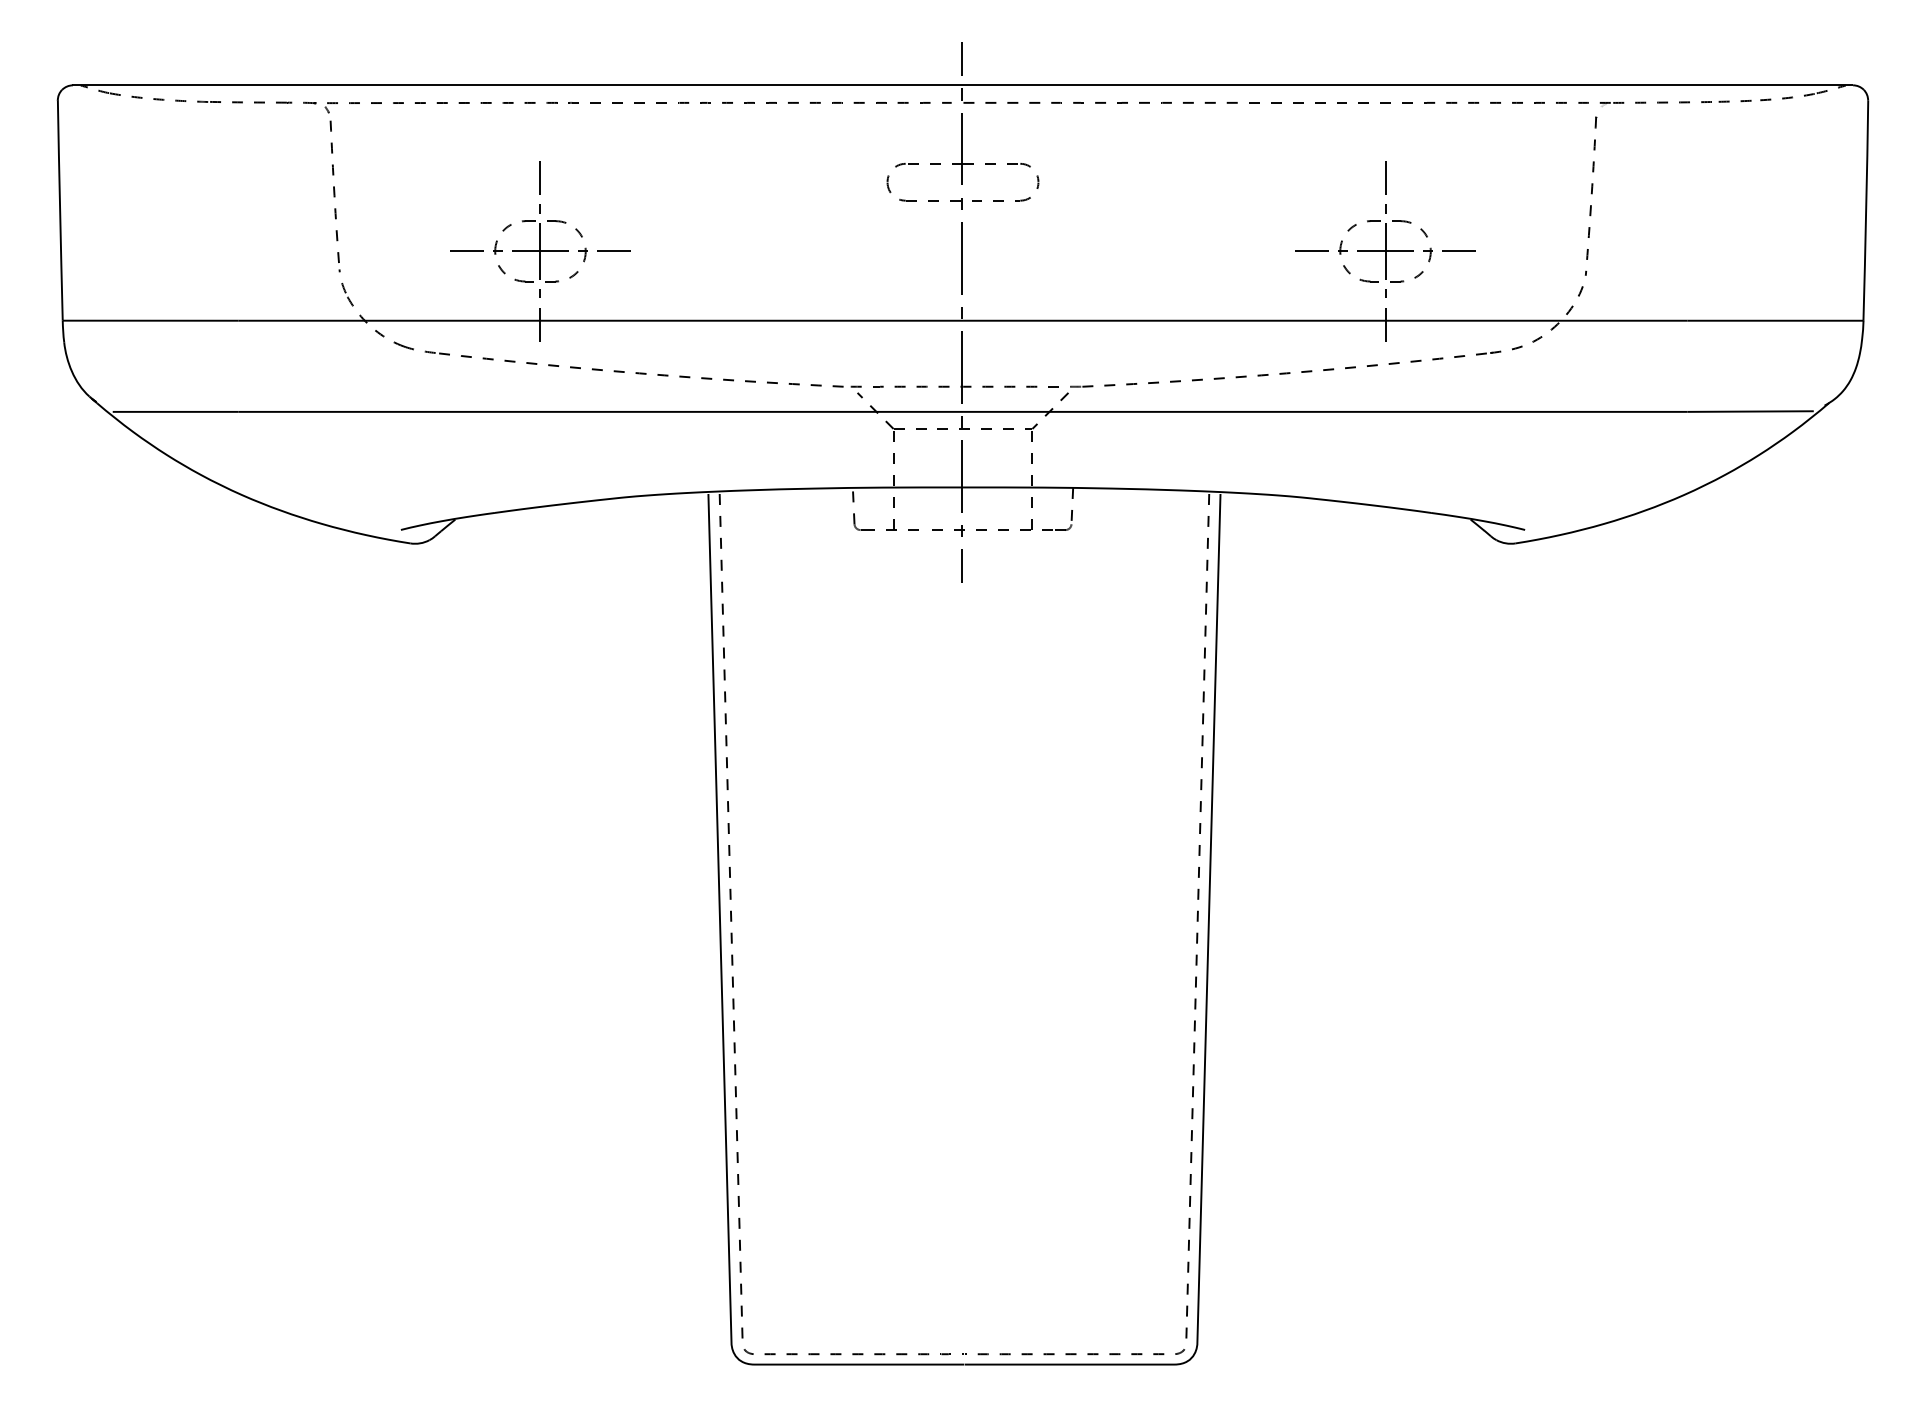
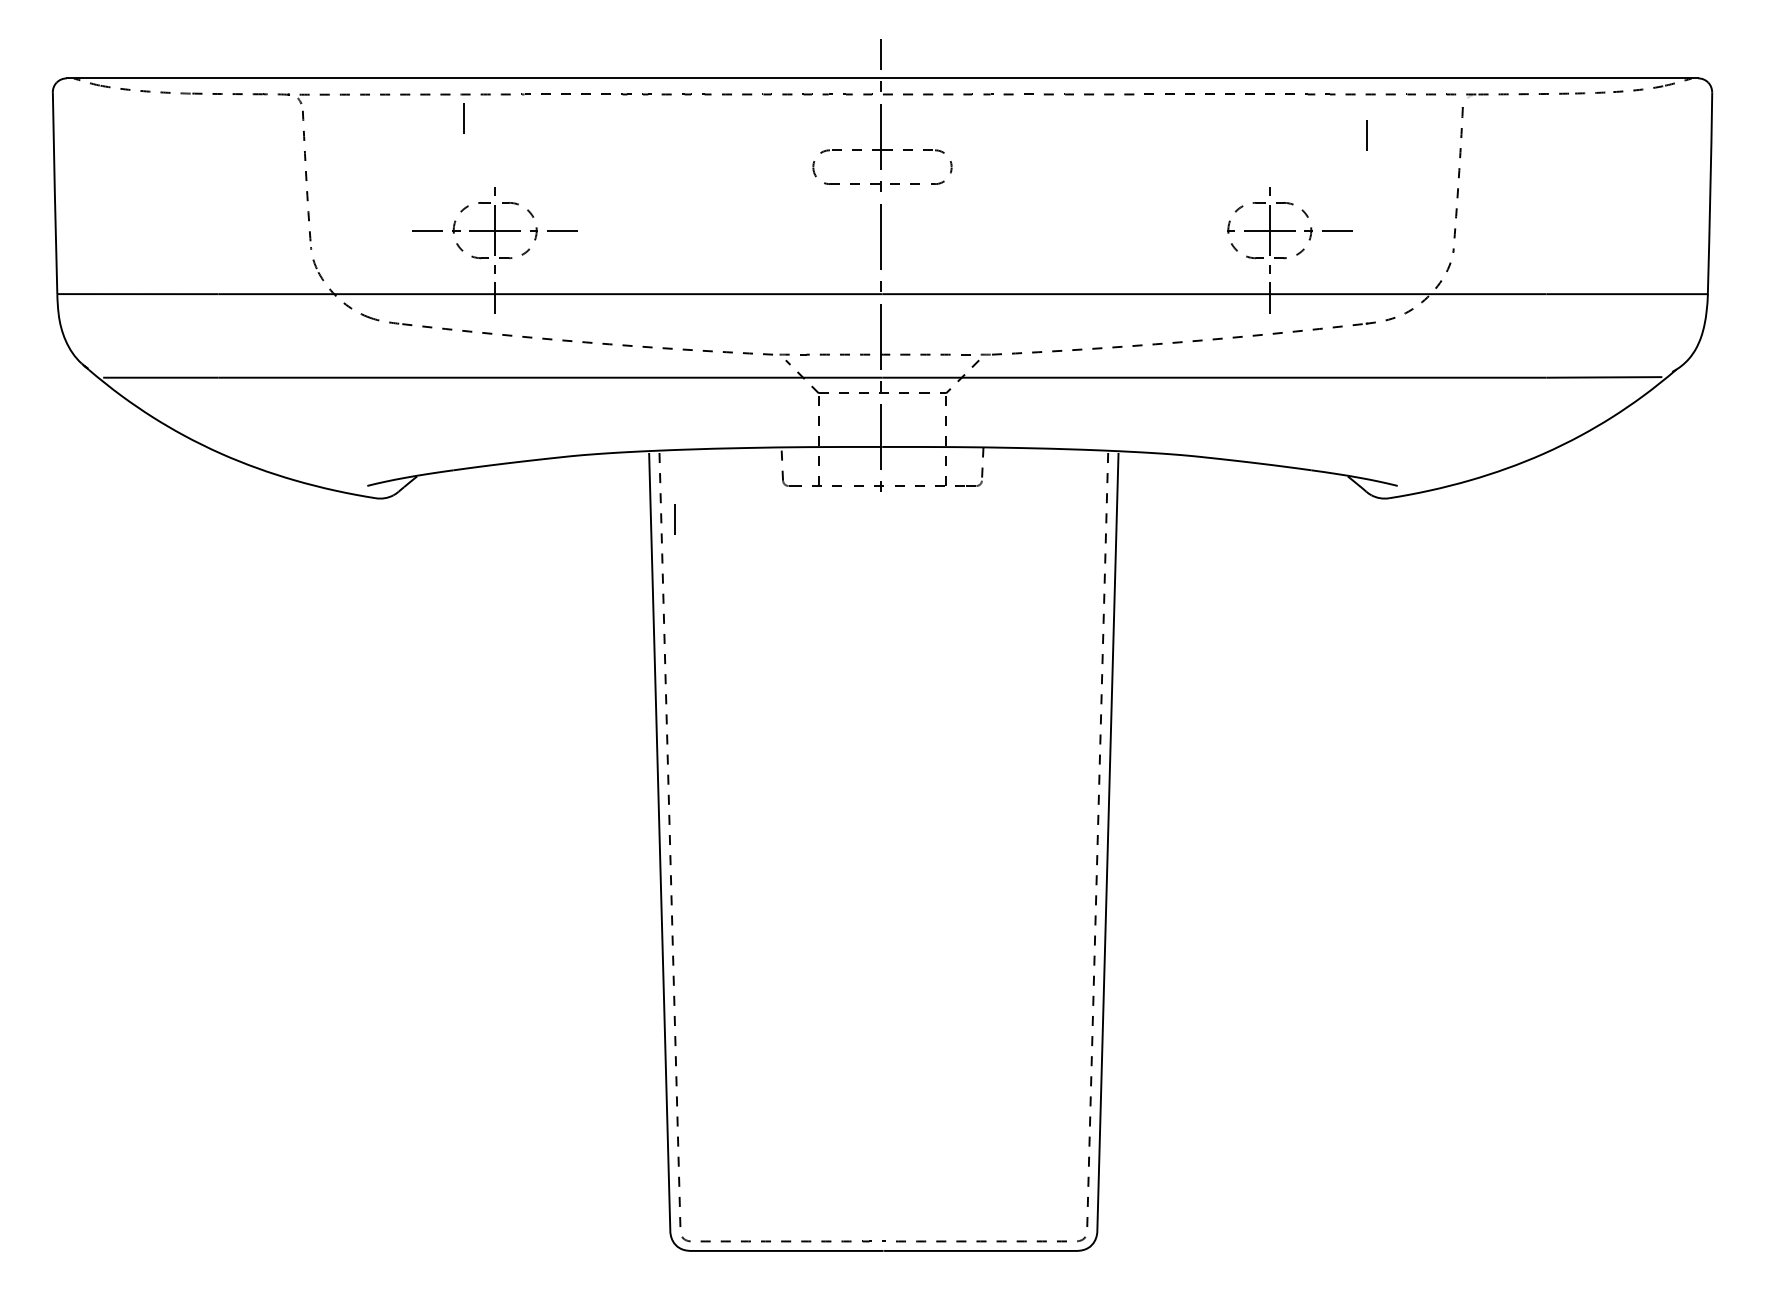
line: (539, 177) -> (463, 117), moved
line: (1385, 177) -> (1366, 135), moved
line: (1311, 250) -> (1201, 229), removed
line: (961, 565) -> (674, 518), moved

